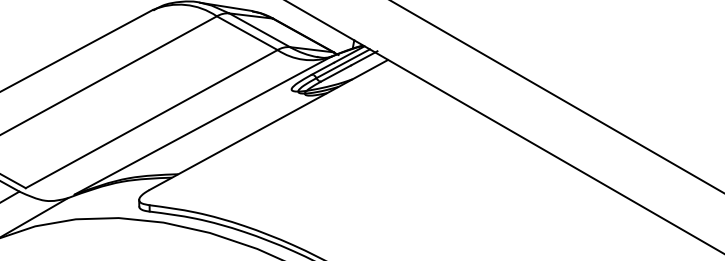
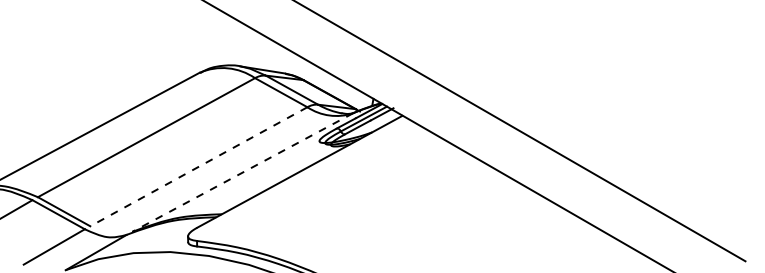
line: (151, 118) -> (198, 166), solid -> dashed
line: (202, 125) -> (242, 172), solid -> dashed

